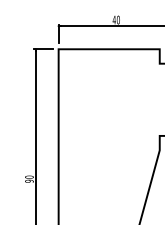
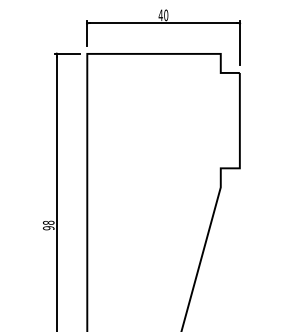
text: (29, 176) -> (48, 222), 90 -> 98

